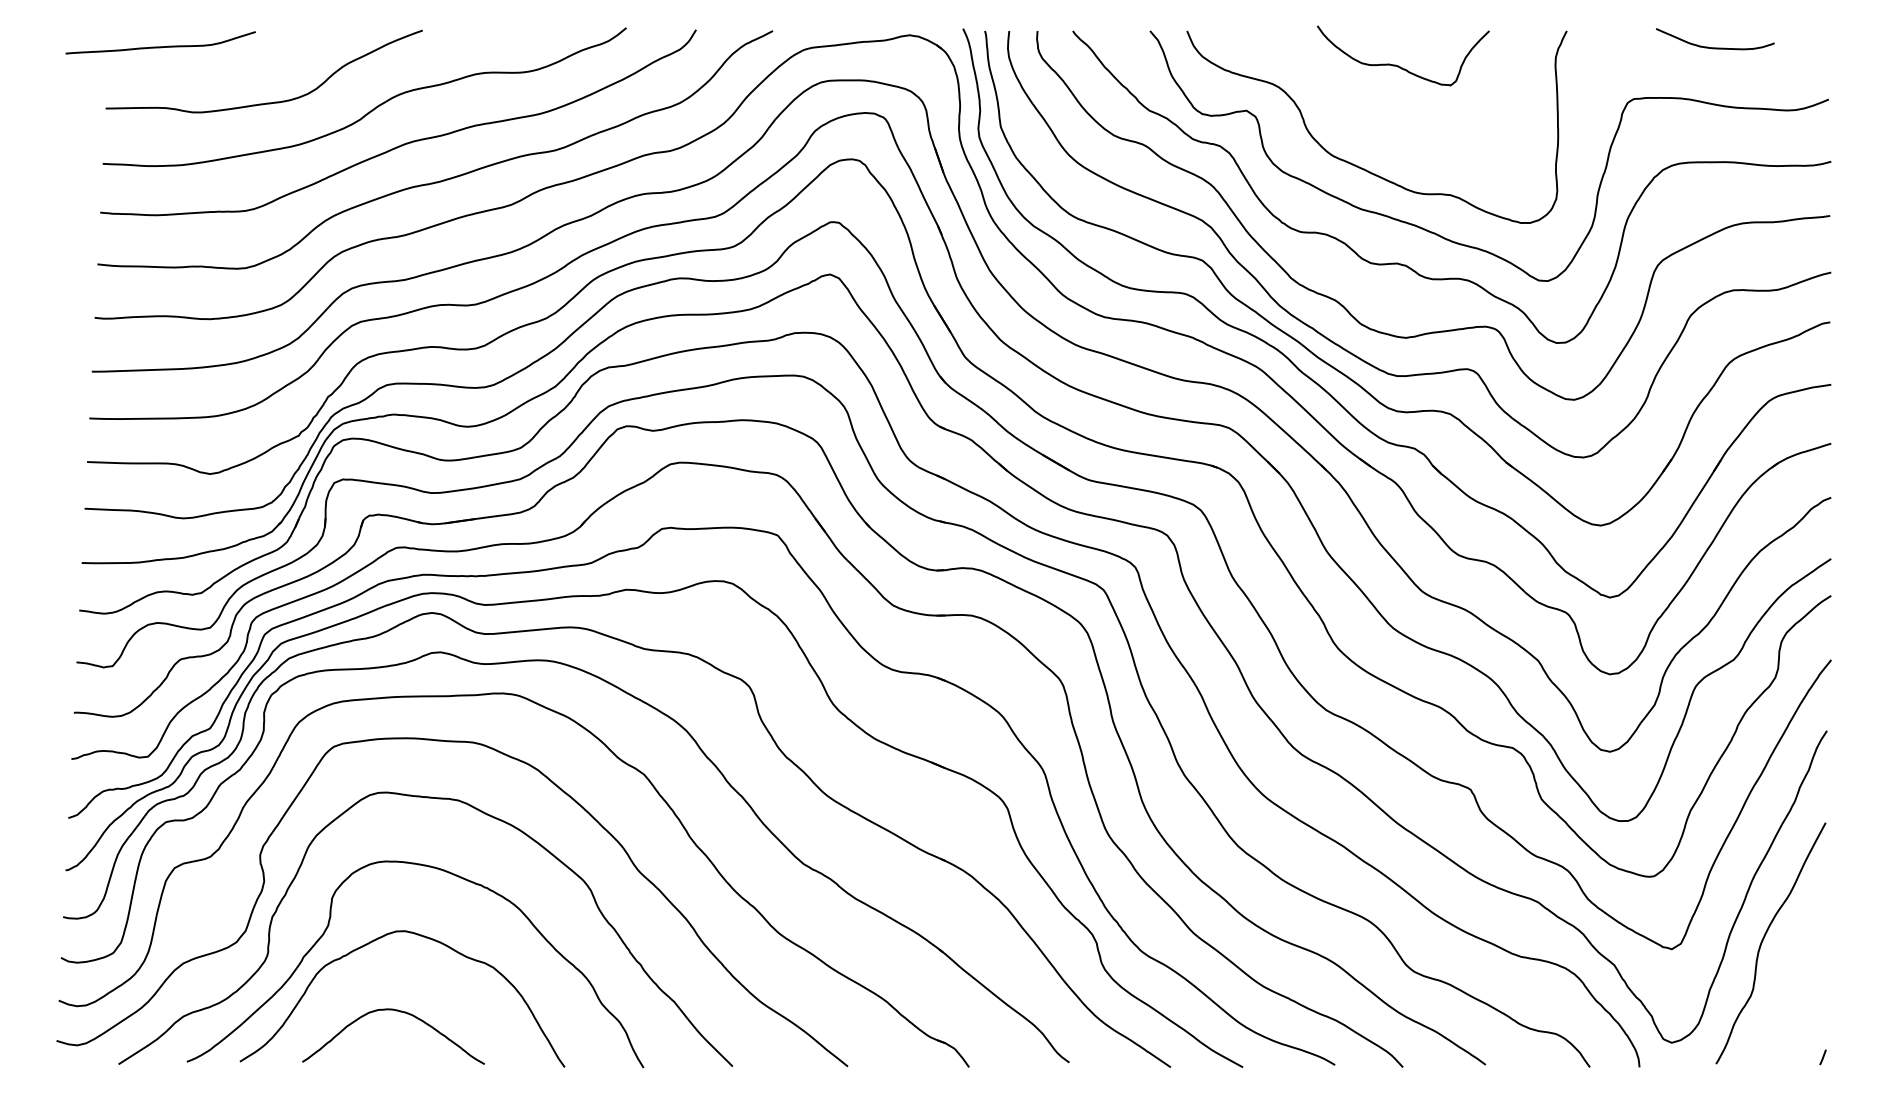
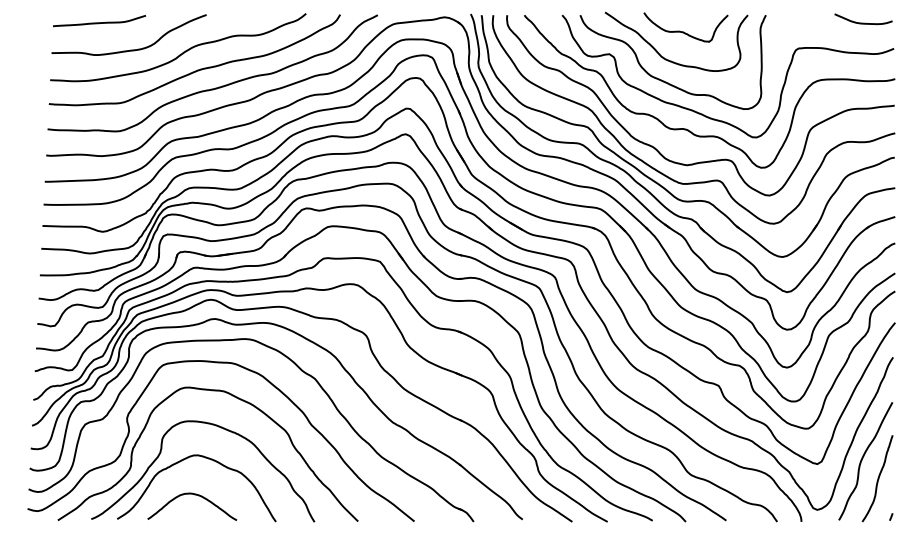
curve: (160, 45) -> (99, 22), moved
curve: (1715, 45) -> (863, 22), moved
curve: (1373, 123) -> (671, 60), added
curve: (1794, 978) -> (877, 478), added

